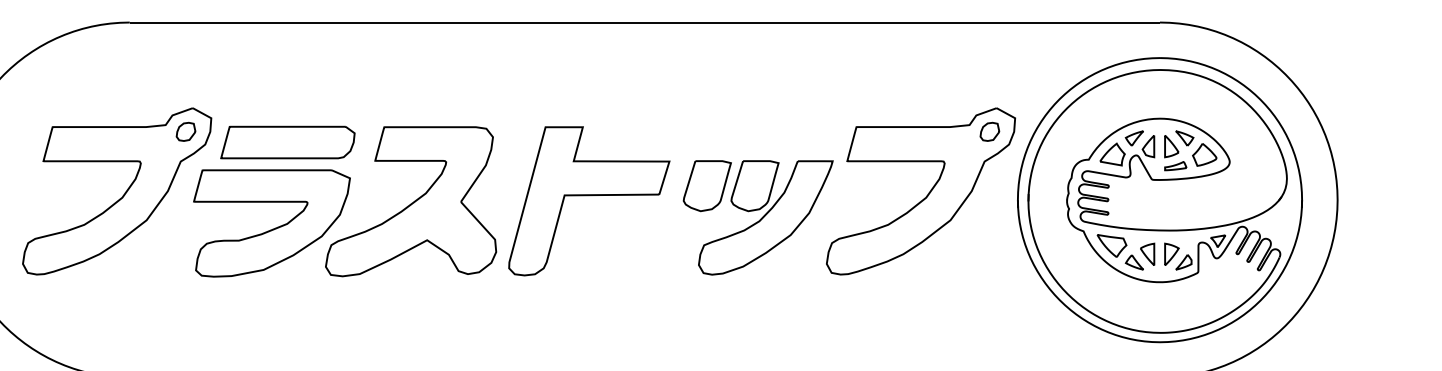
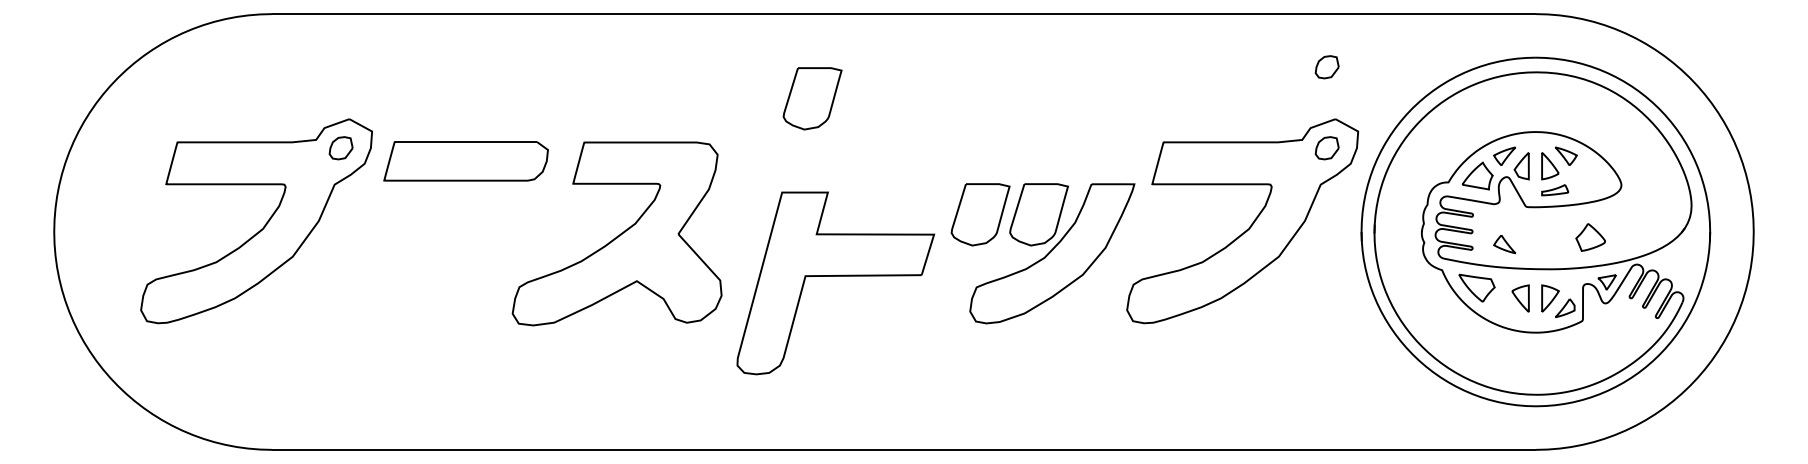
part: (989, 66) -> (1326, 67), added
part: (570, 91) -> (812, 98), added
part: (1204, 154) -> (1590, 237), moved
part: (589, 195) -> (835, 276), moved
part: (273, 228) -> (448, 266), removed
part: (1134, 262) -> (1504, 244), moved

